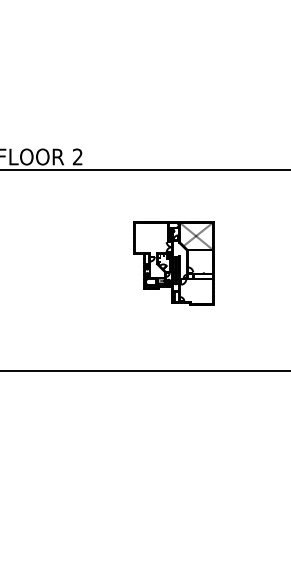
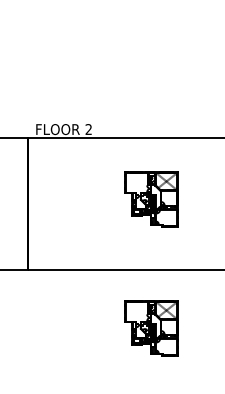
part: (173, 459) -> (151, 328), added

